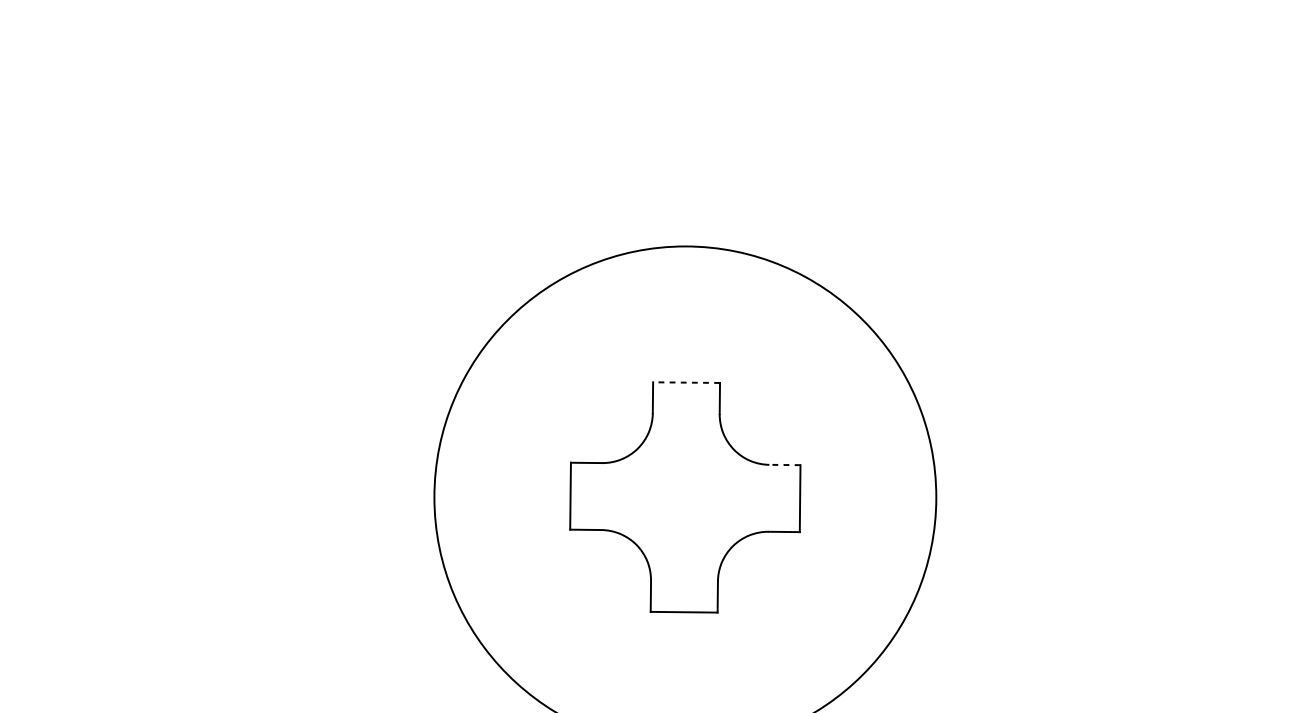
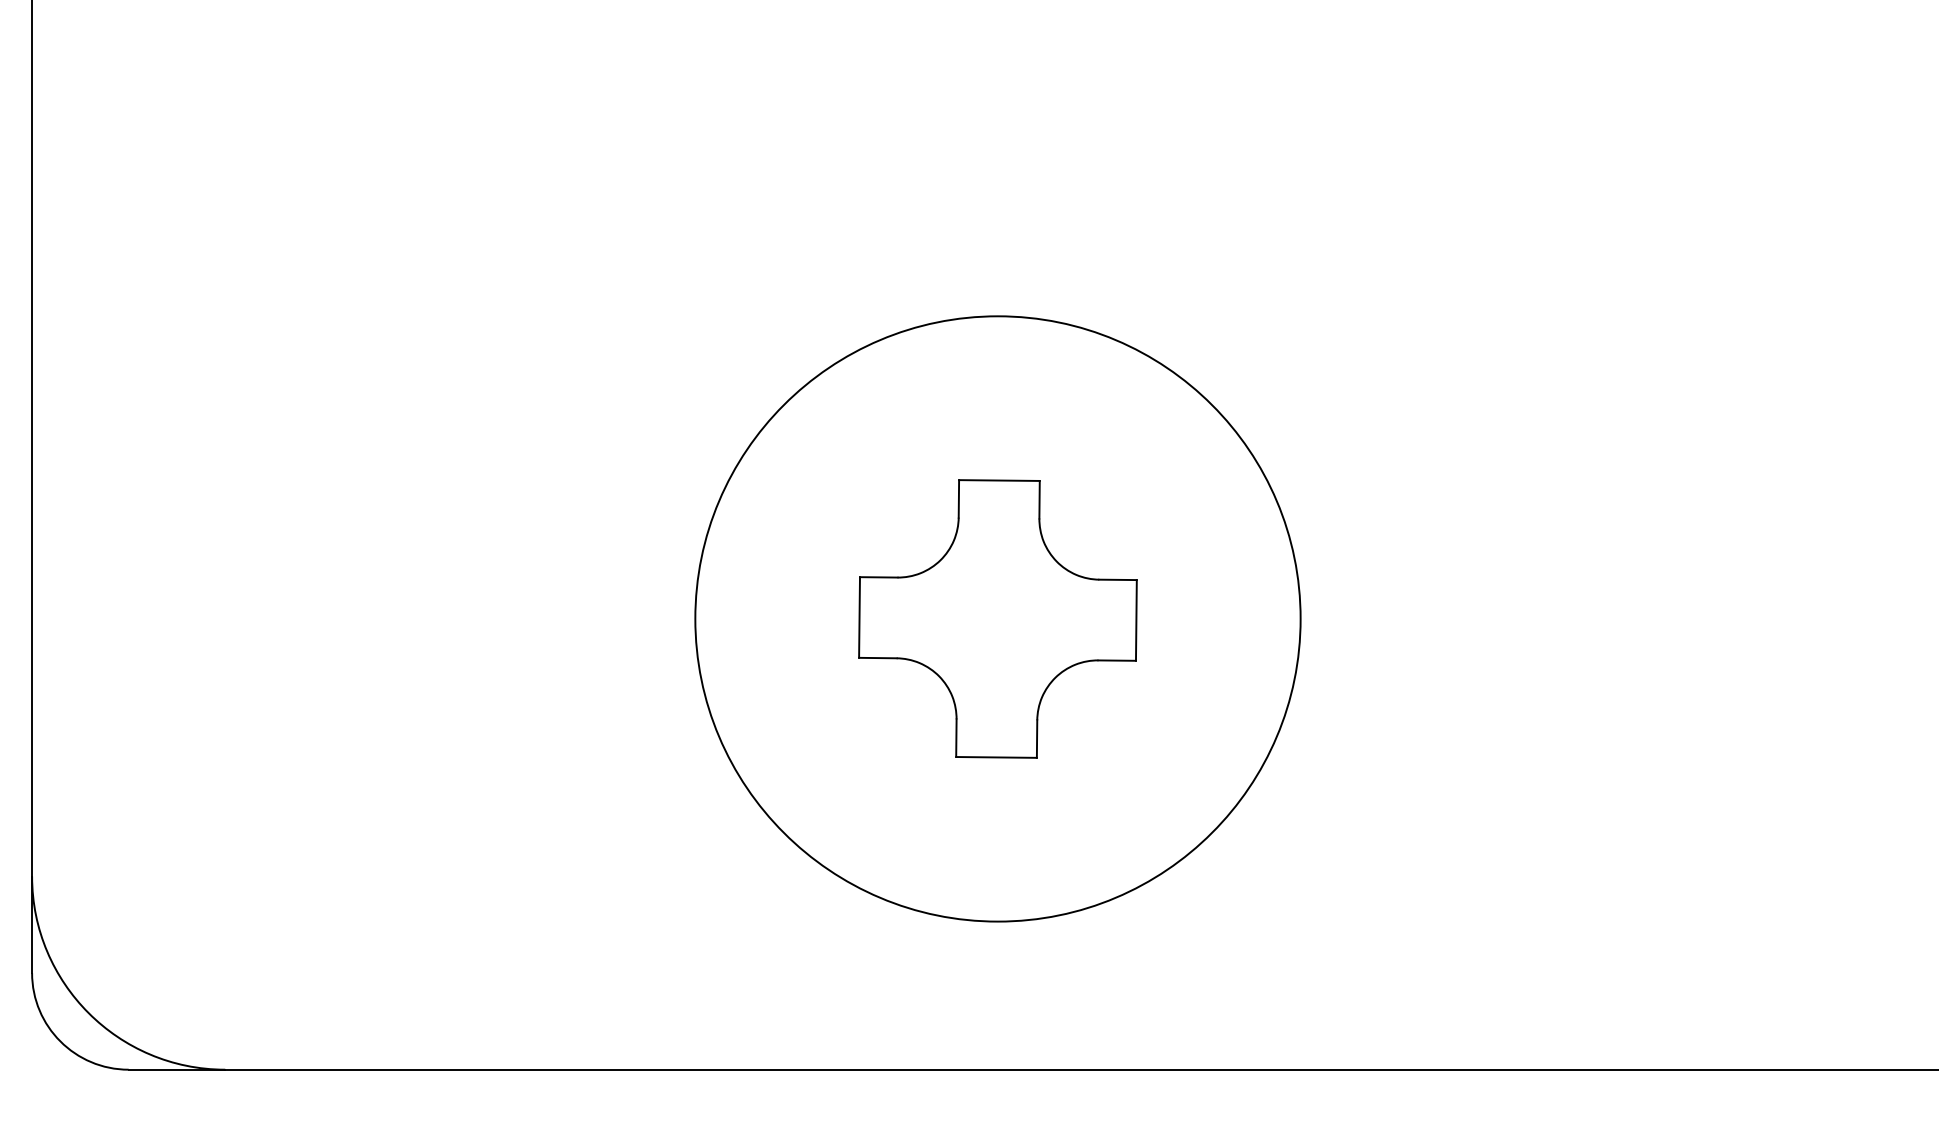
line: (685, 382) -> (998, 480), dashed -> solid
line: (785, 464) -> (1118, 579), dashed -> solid

